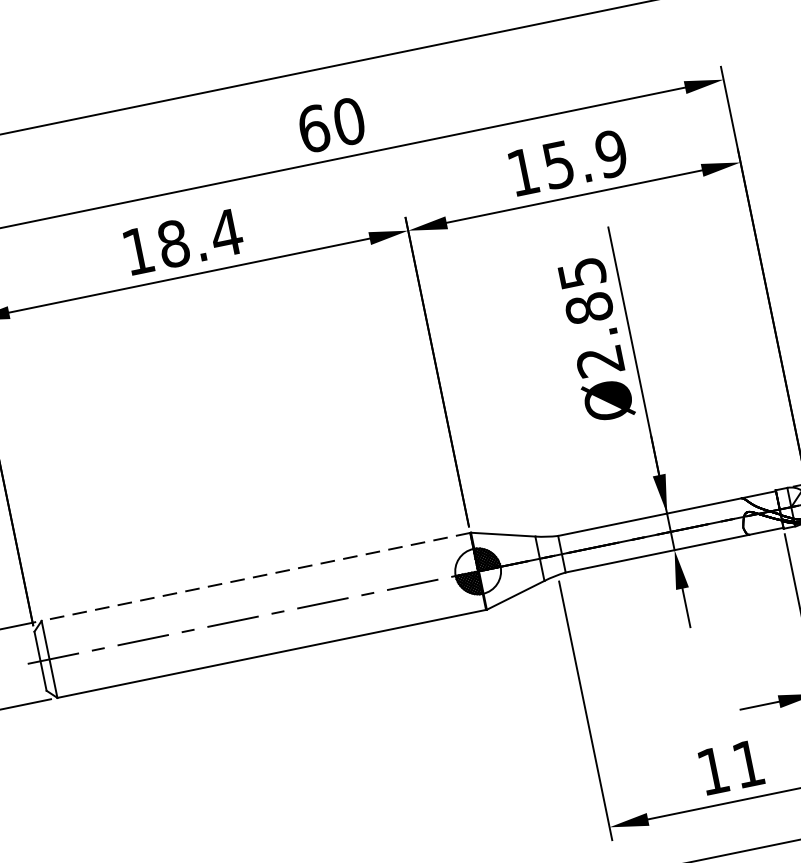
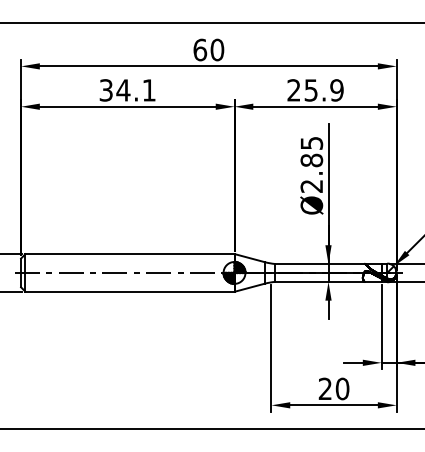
text: (522, 172) -> (293, 90), 15.9 -> 25.9
text: (181, 242) -> (127, 90), 18.4 -> 34.1
line: (255, 577) -> (129, 254), dashed -> solid
text: (729, 766) -> (333, 388), 11 -> 20

